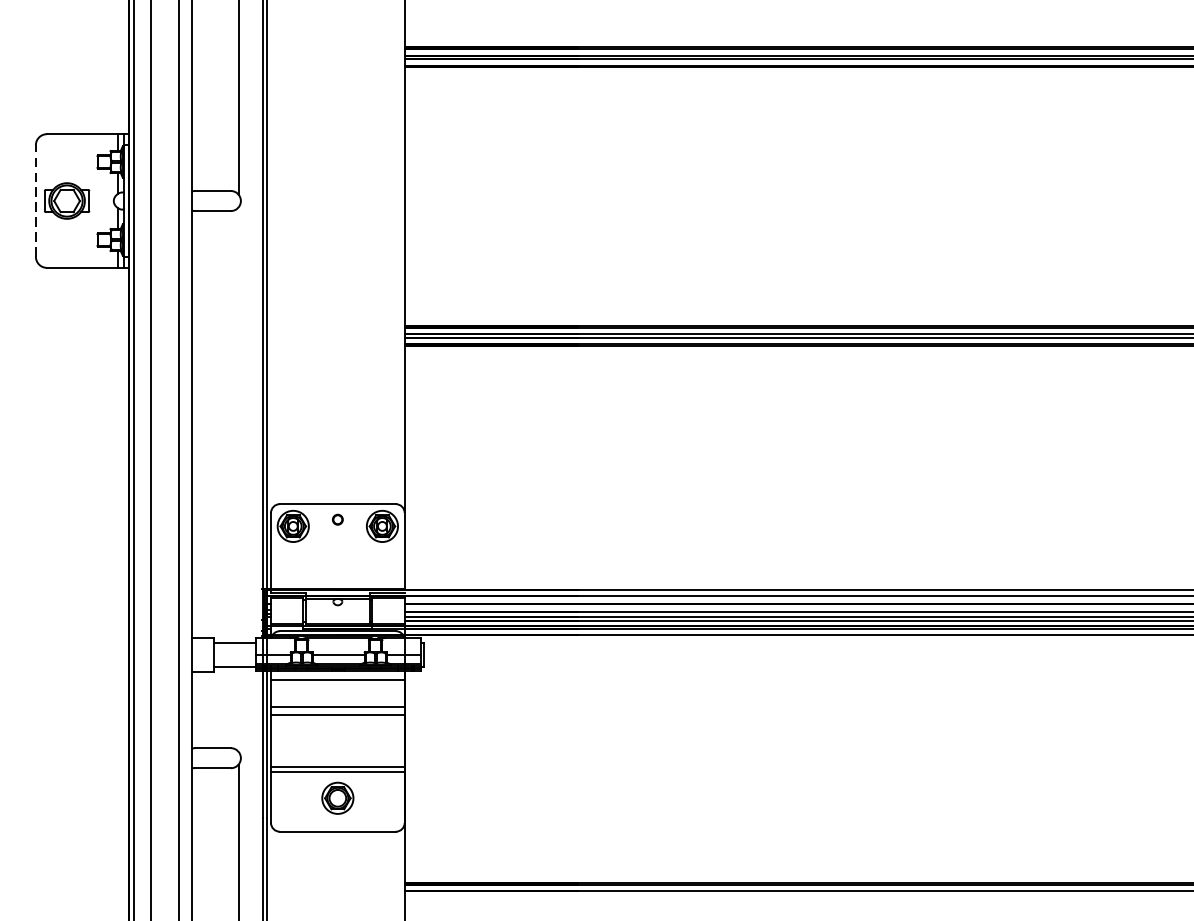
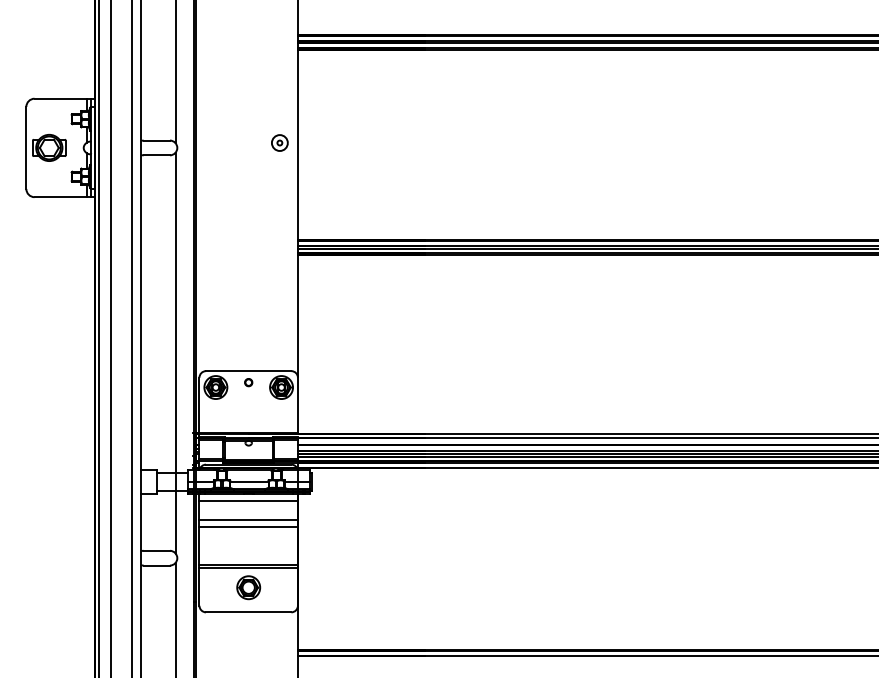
part: (379, 193) -> (279, 142), added
line: (36, 200) -> (26, 147), dashed -> solid
line: (238, 478) -> (175, 352), added

